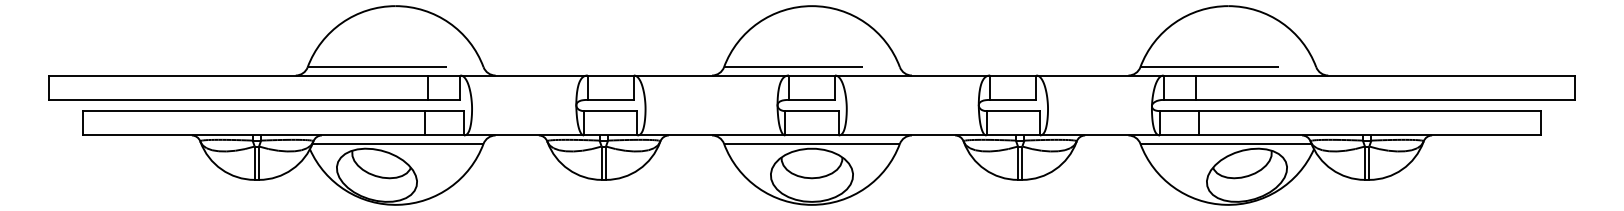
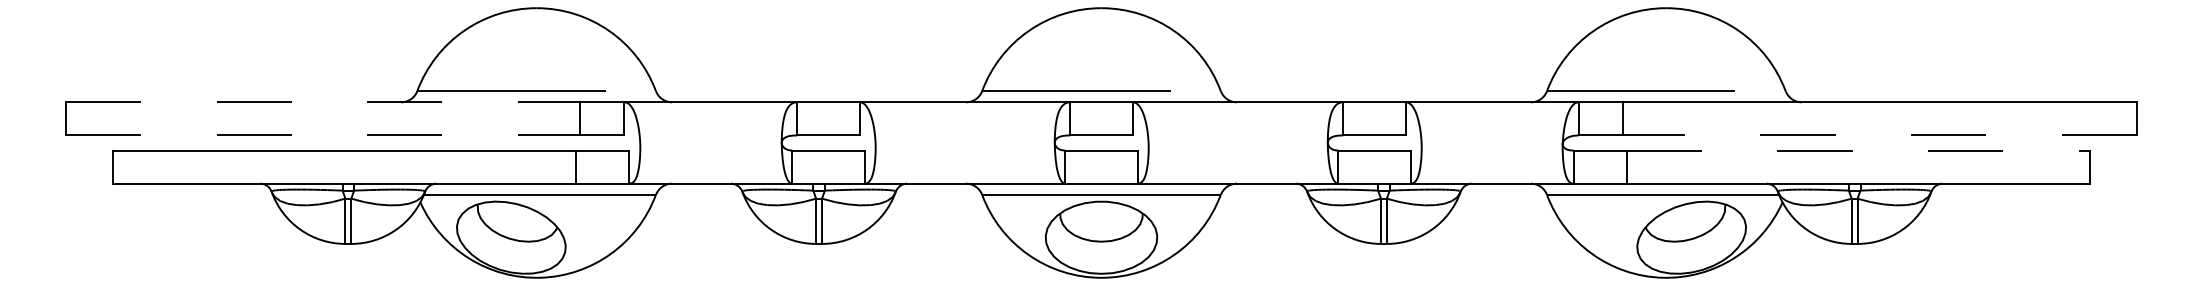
line: (238, 75) -> (323, 102), solid -> dashed
line: (238, 99) -> (323, 134), solid -> dashed
line: (1385, 99) -> (1879, 134), solid -> dashed
line: (1369, 111) -> (1857, 151), solid -> dashed

